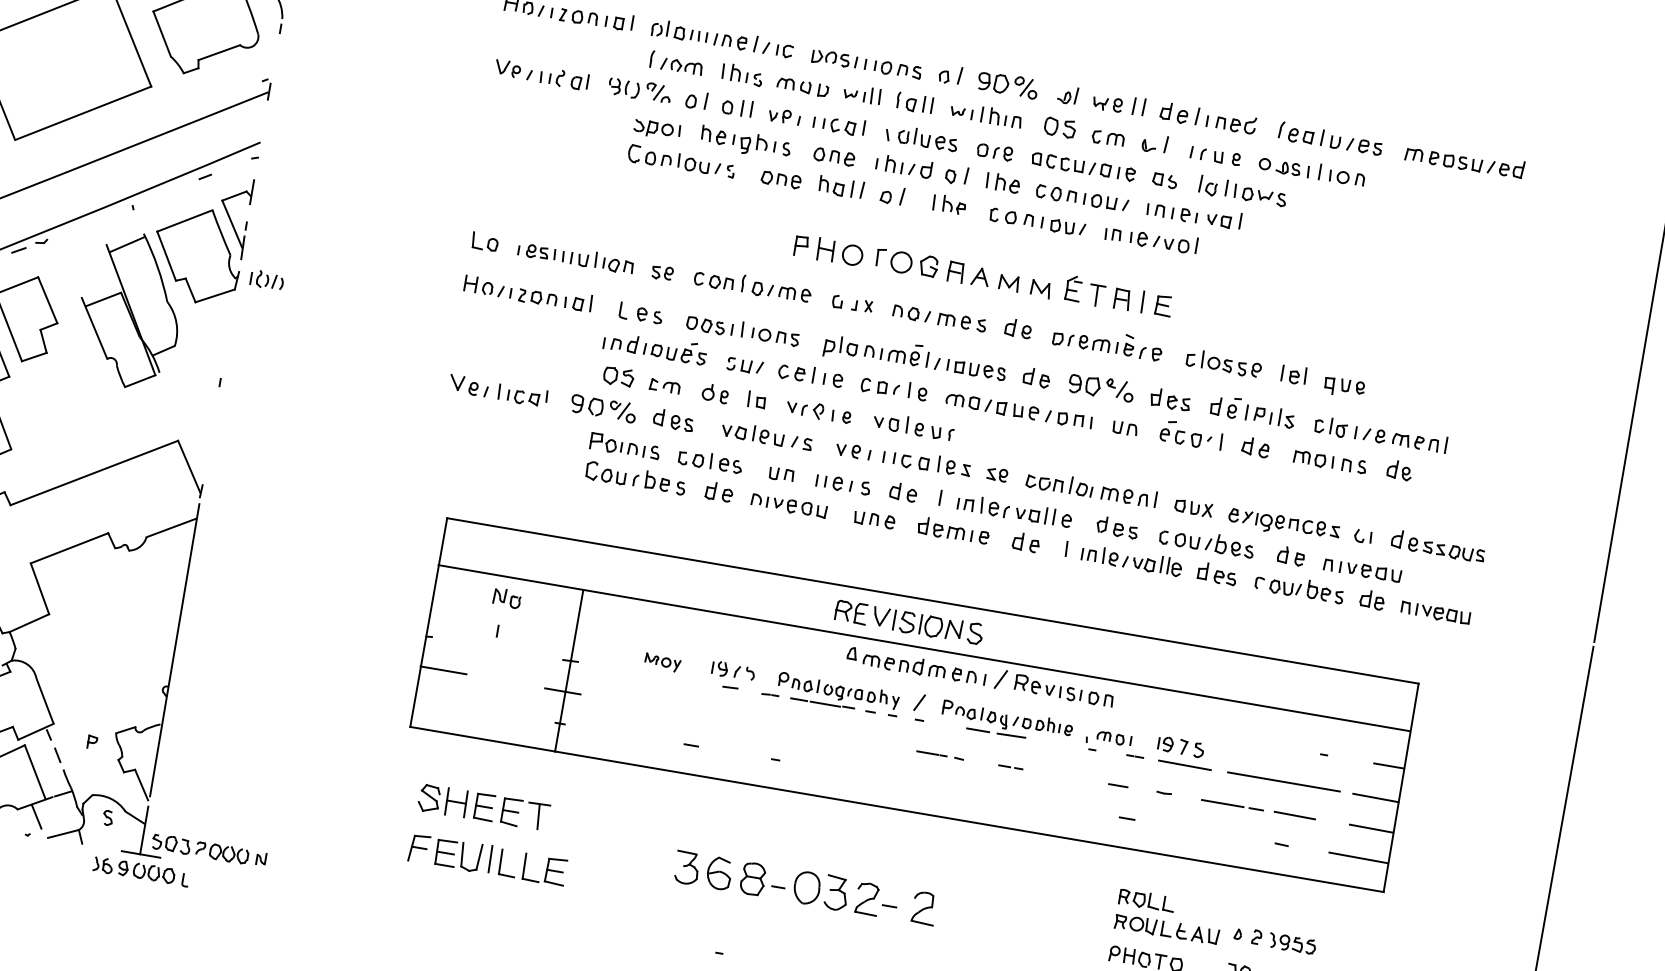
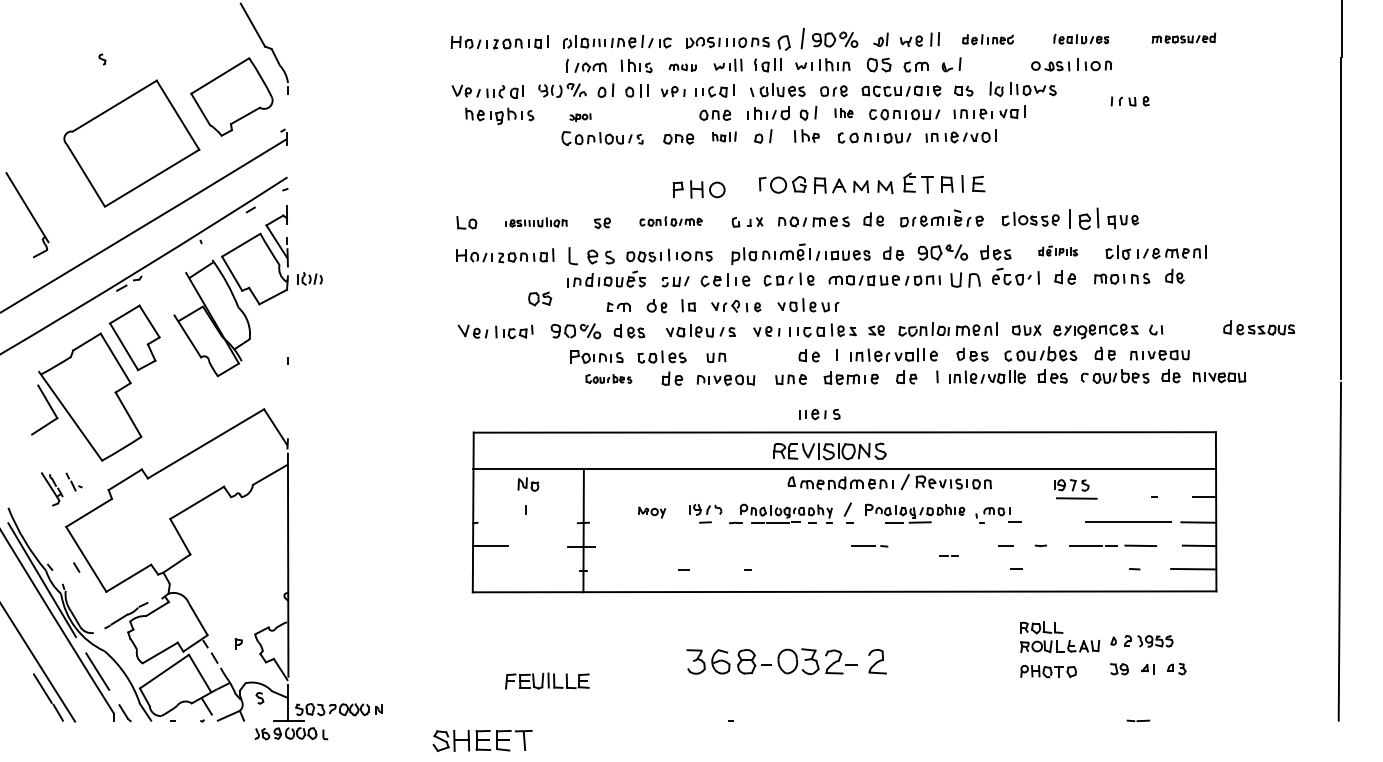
part: (949, 74) -> (790, 39), size x1.6
part: (802, 87) -> (682, 67), size x0.7
part: (1207, 118) -> (987, 39), size x0.7
part: (657, 129) -> (580, 117), size x0.6
part: (1329, 138) -> (1080, 38), size x0.7
part: (745, 142) -> (499, 115), moved
part: (1214, 156) -> (1129, 101), moved
part: (1464, 159) -> (1183, 37), size x0.7
part: (1002, 181) -> (843, 112), size x0.7
part: (841, 186) -> (724, 136), size x0.7
part: (828, 250) -> (698, 189), moved
part: (576, 257) -> (536, 222), size x0.7
part: (751, 285) -> (670, 221), size x0.7
part: (640, 312) -> (591, 255), size x1.4
part: (1294, 374) -> (1084, 218), size x1.6
part: (619, 376) -> (540, 298), moved
part: (1251, 410) -> (1057, 250), size x0.6
part: (1125, 427) -> (965, 279), size x1.6
part: (635, 477) -> (608, 378), size x0.6
part: (843, 484) -> (819, 414), moved
part: (1438, 546) -> (1259, 327), moved
part: (1185, 753) -> (1075, 489), moved
line: (1010, 766) -> (948, 555), moved
part: (483, 808) -> (482, 741), moved
part: (488, 859) -> (547, 680), size x0.7

